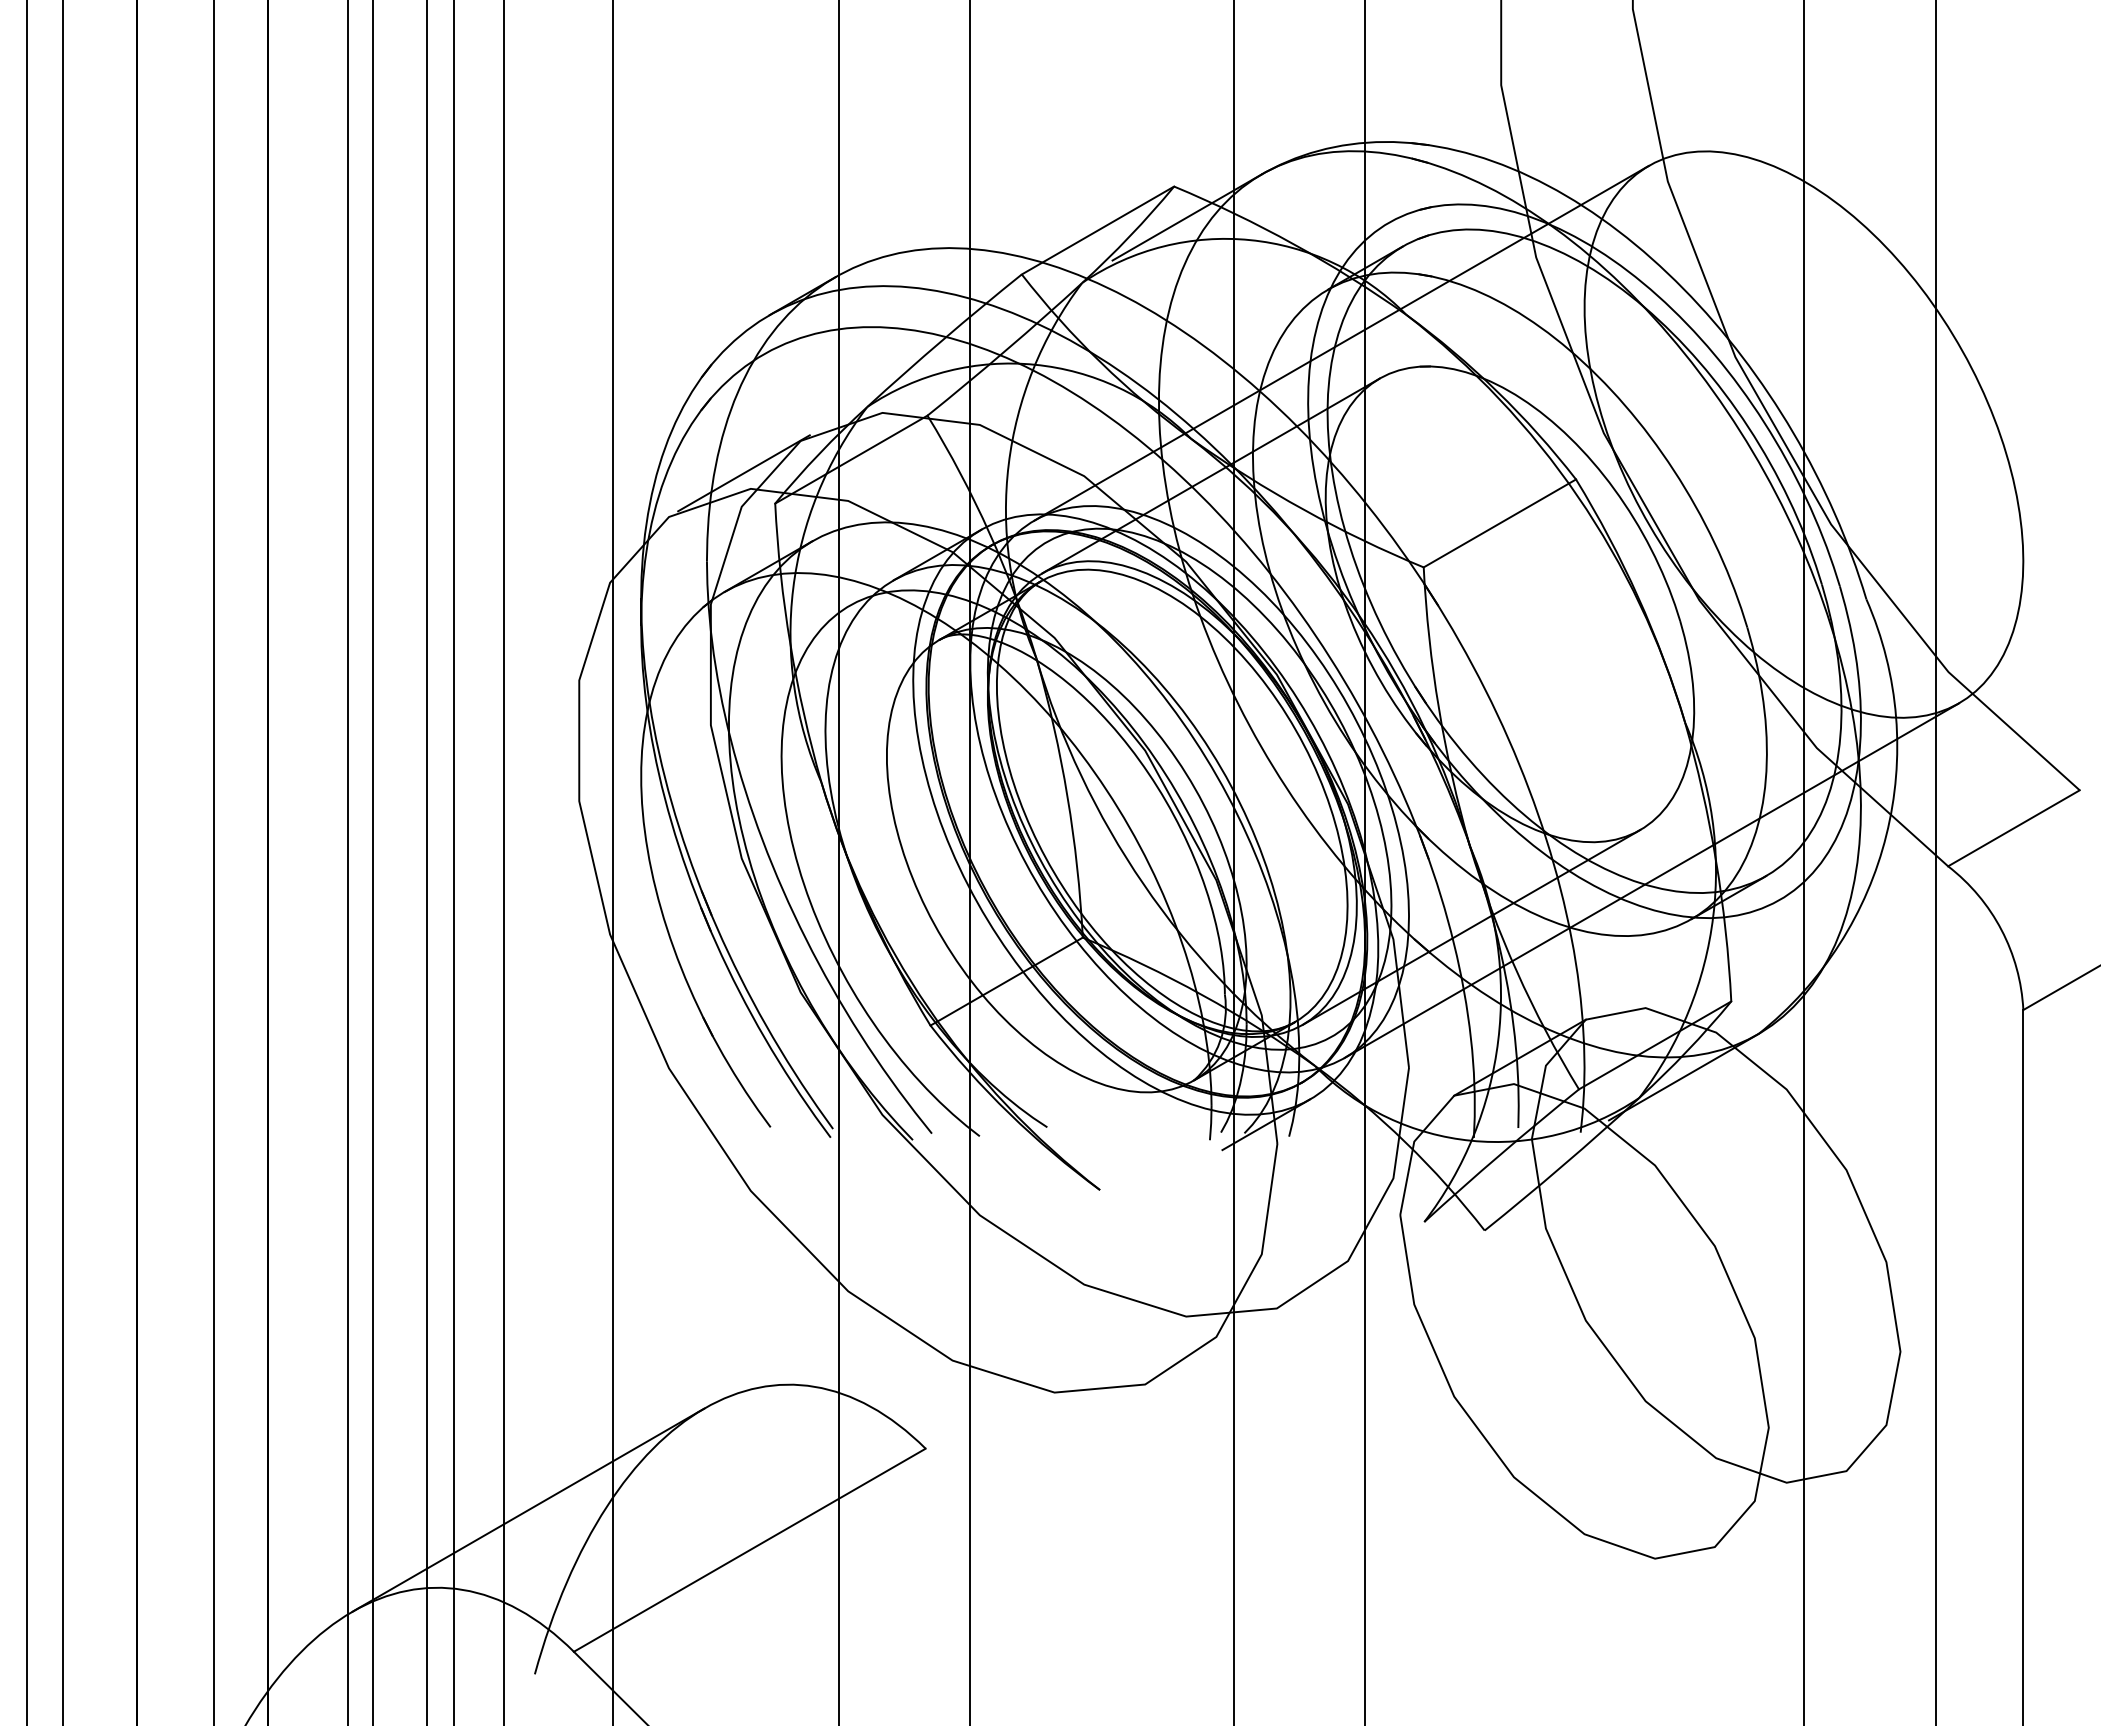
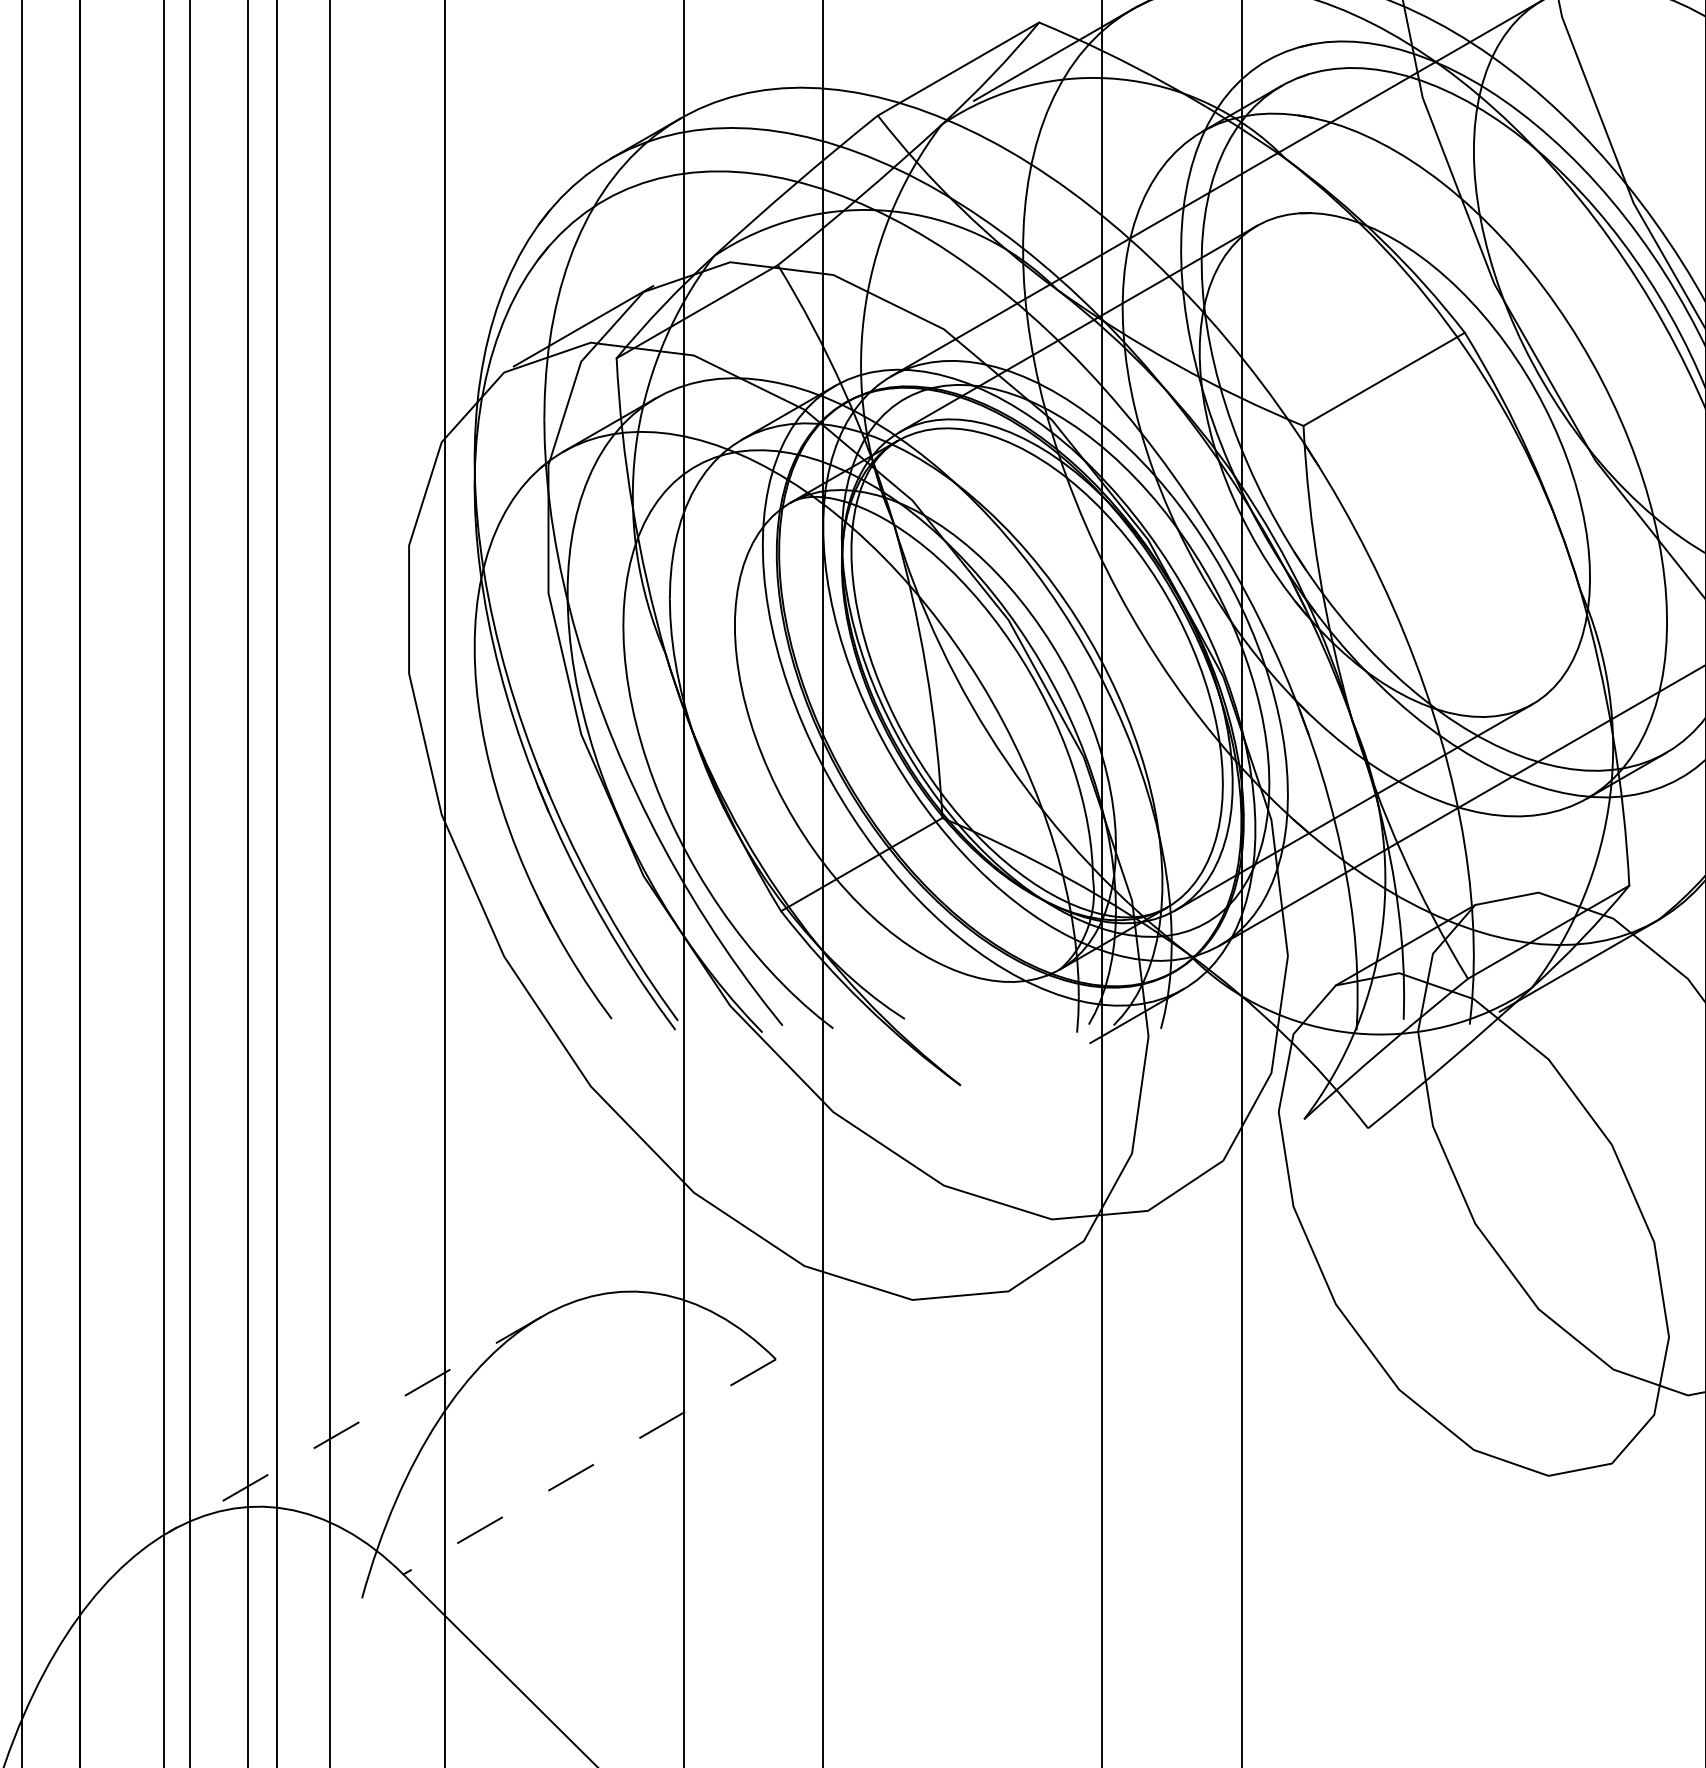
line: (527, 1510) -> (354, 1424), solid -> dashed
line: (749, 1550) -> (589, 1467), solid -> dashed

